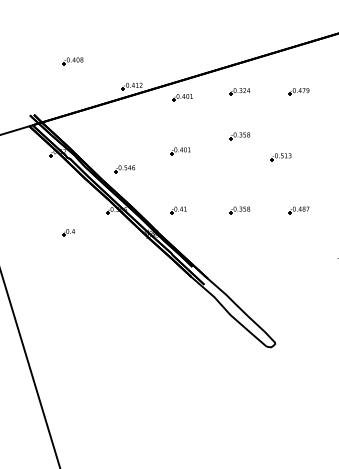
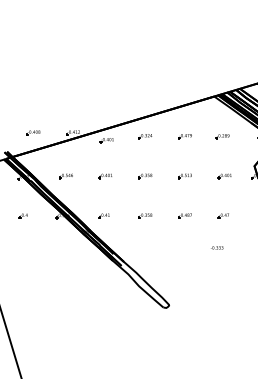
part: (73, 60) -> (33, 132), moved
part: (240, 136) -> (145, 176), moved
part: (280, 157) -> (184, 176), moved
part: (123, 169) -> (65, 176), moved
part: (67, 231) -> (22, 215), moved

